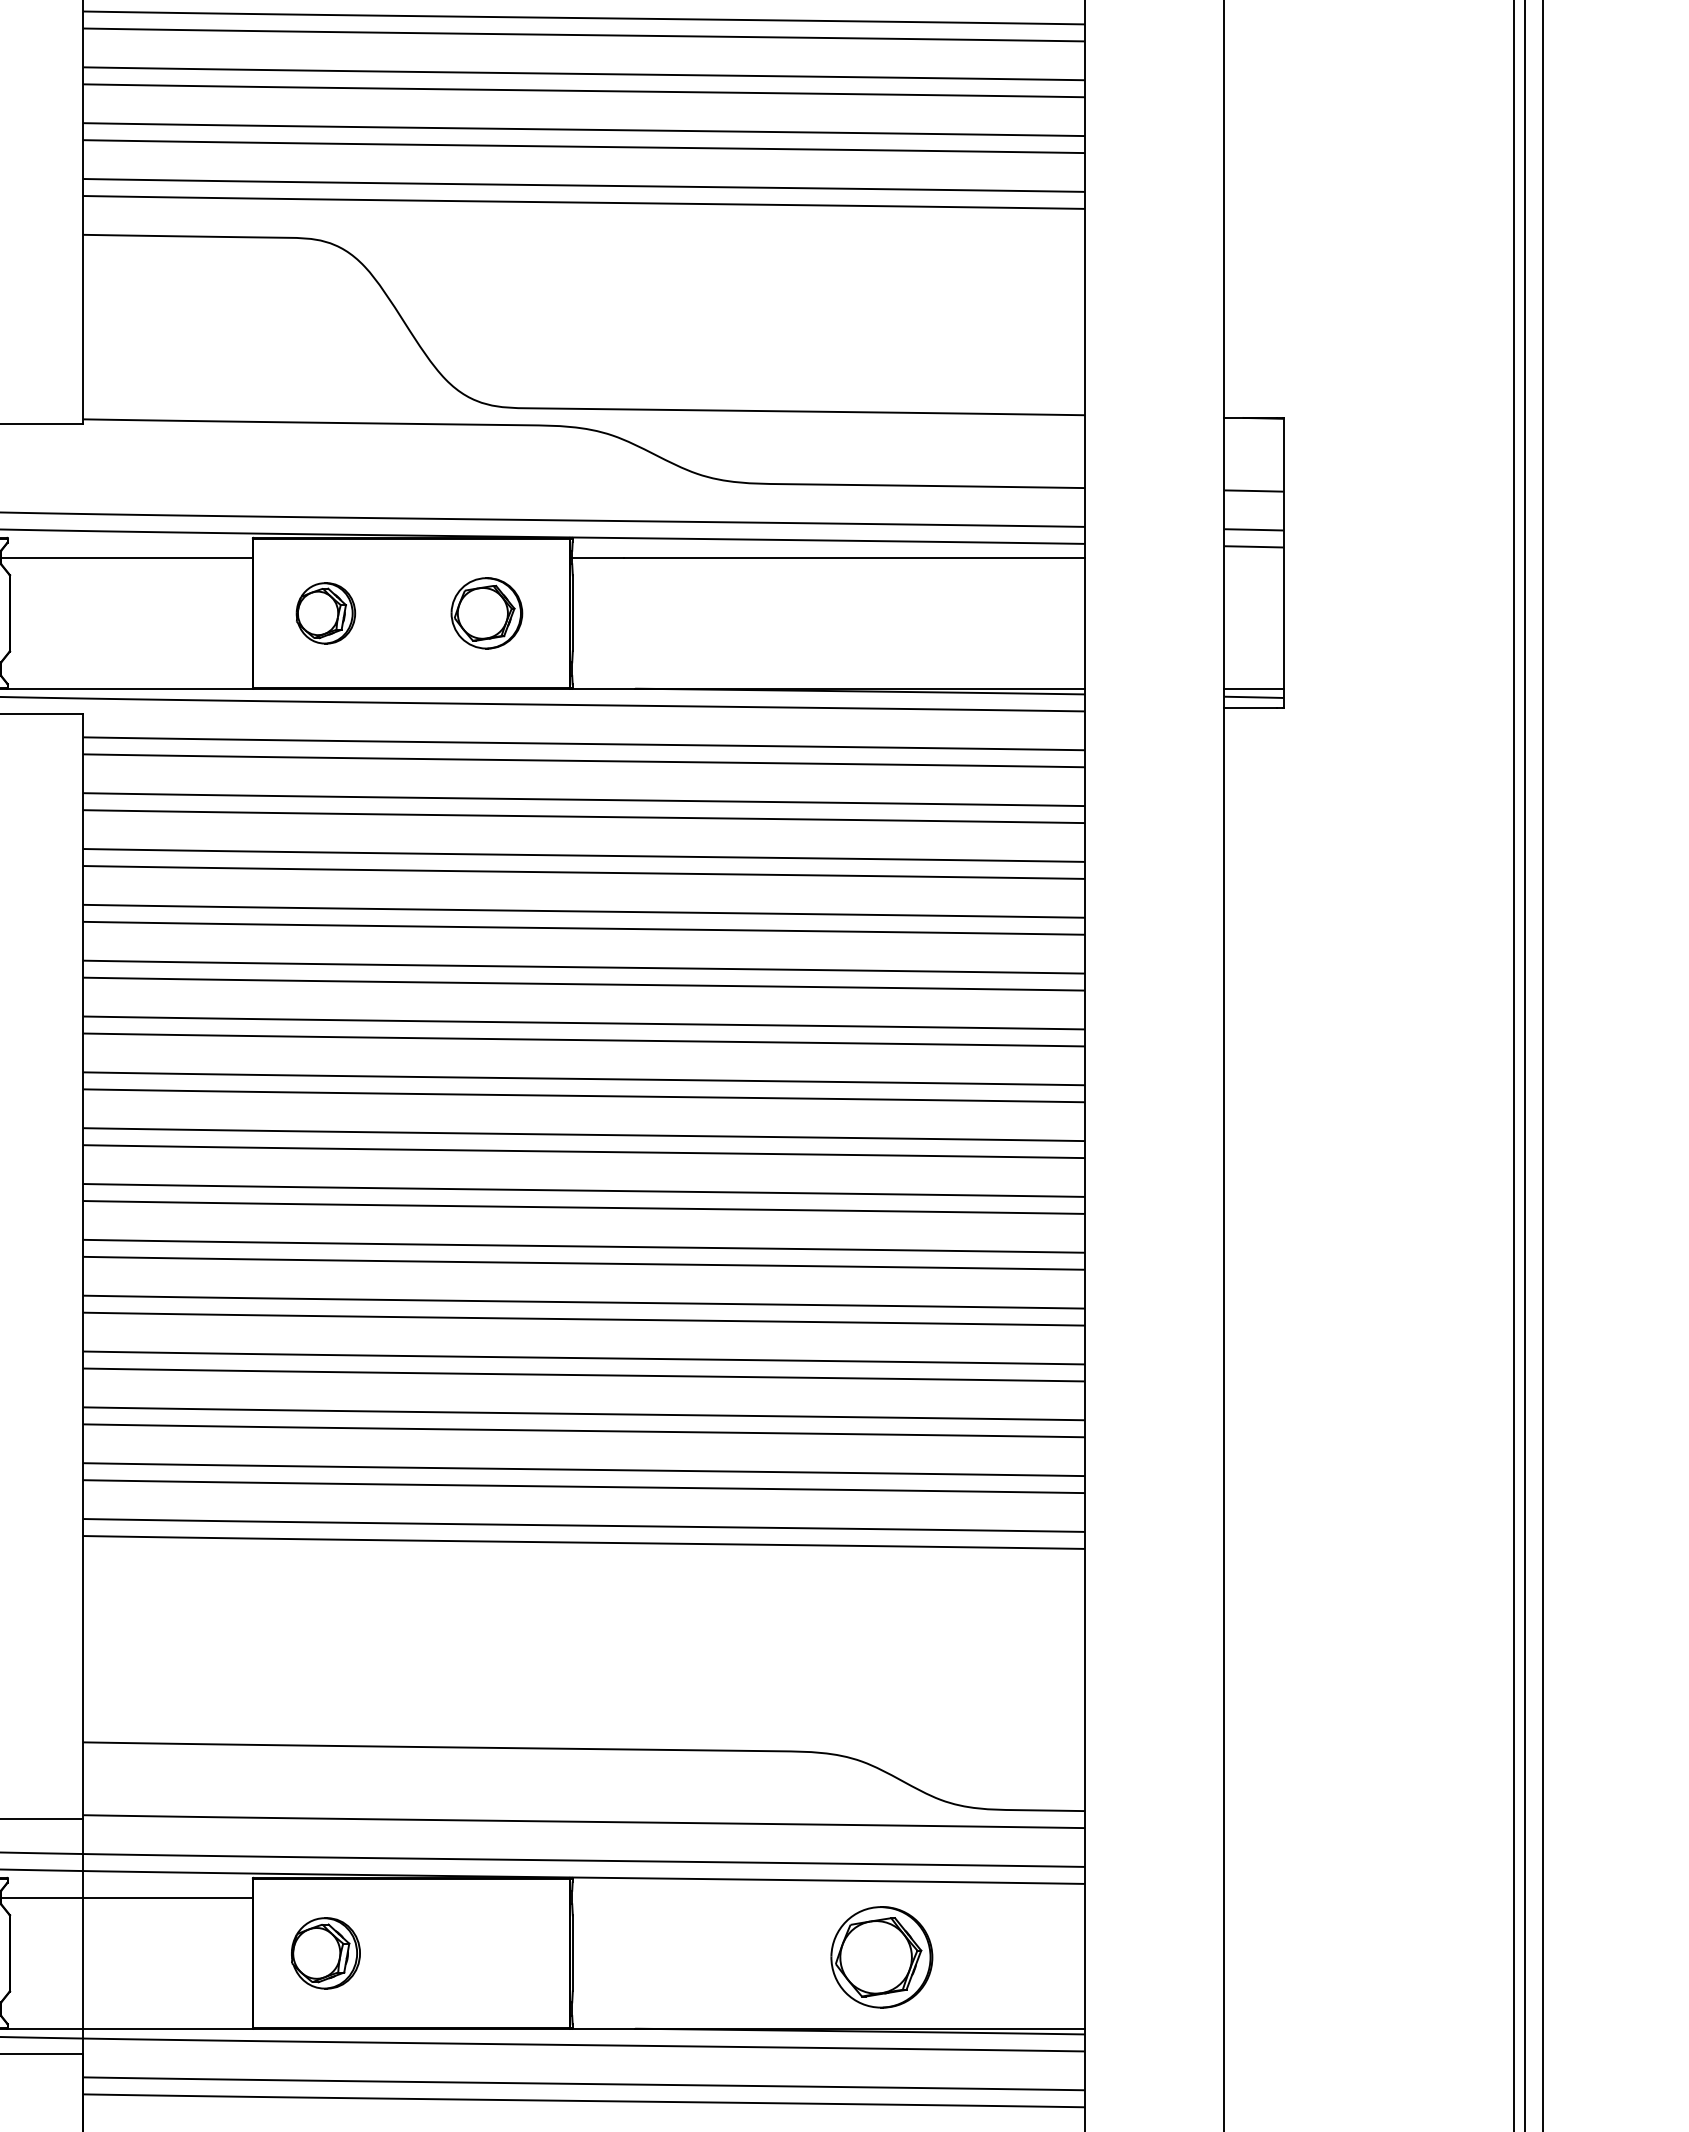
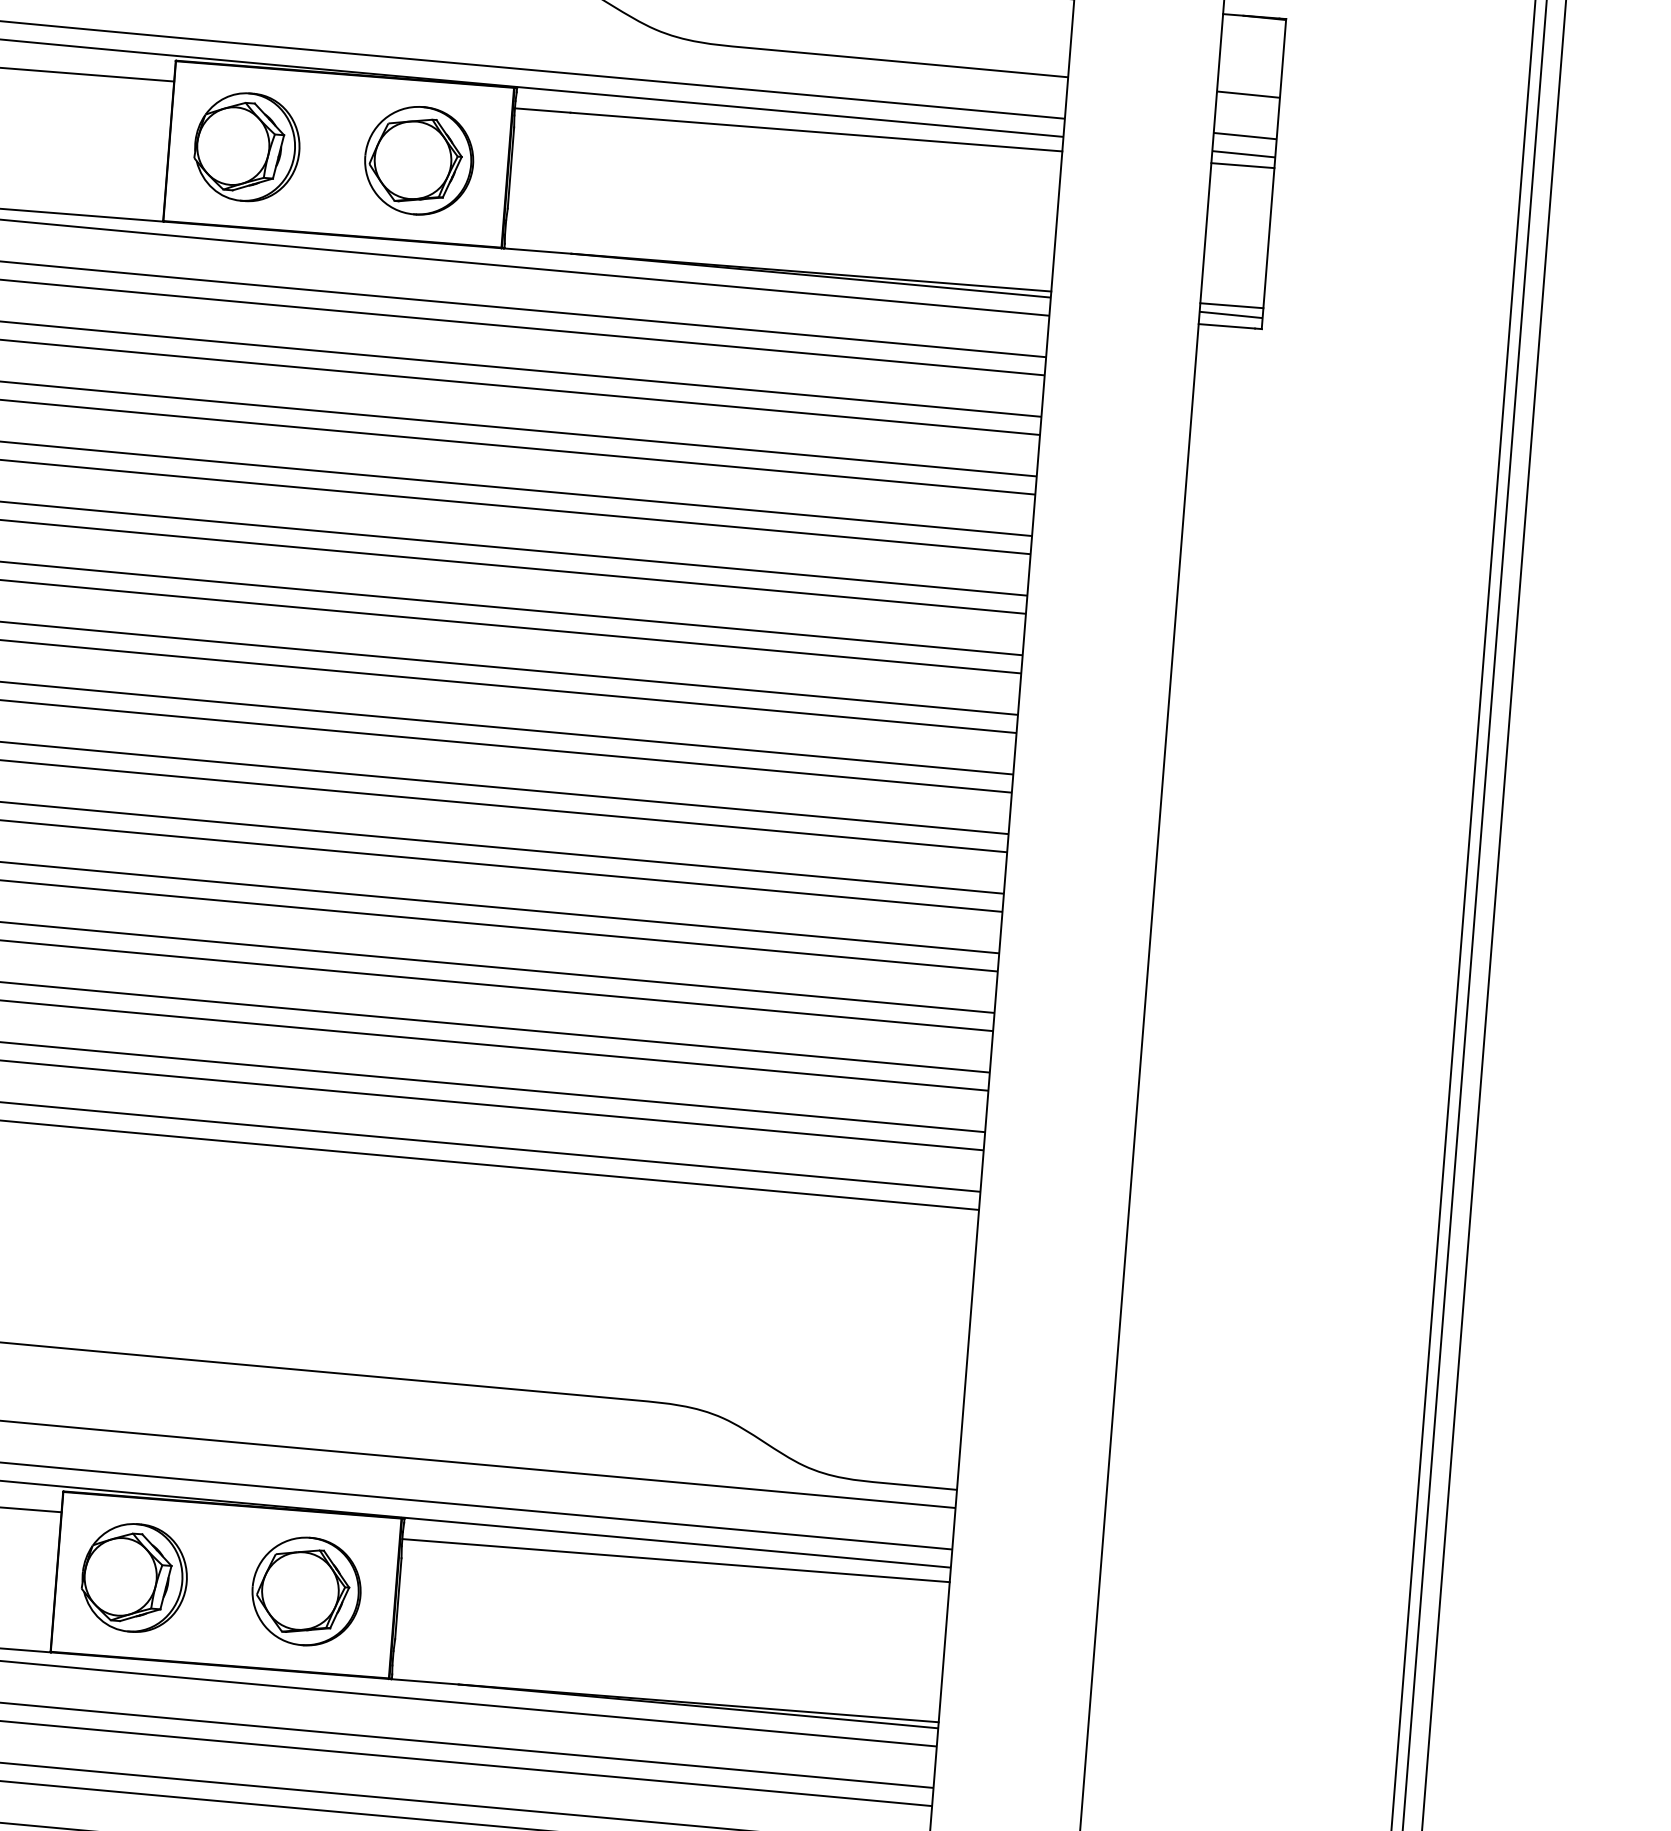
line: (1253, 557) -> (1242, 165), added
part: (325, 613) -> (246, 147), size x1.67
part: (486, 613) -> (418, 160), size x1.43
line: (828, 1897) -> (676, 1560), added
part: (325, 1953) -> (134, 1578), size x1.43
part: (881, 1957) -> (306, 1591), moved

